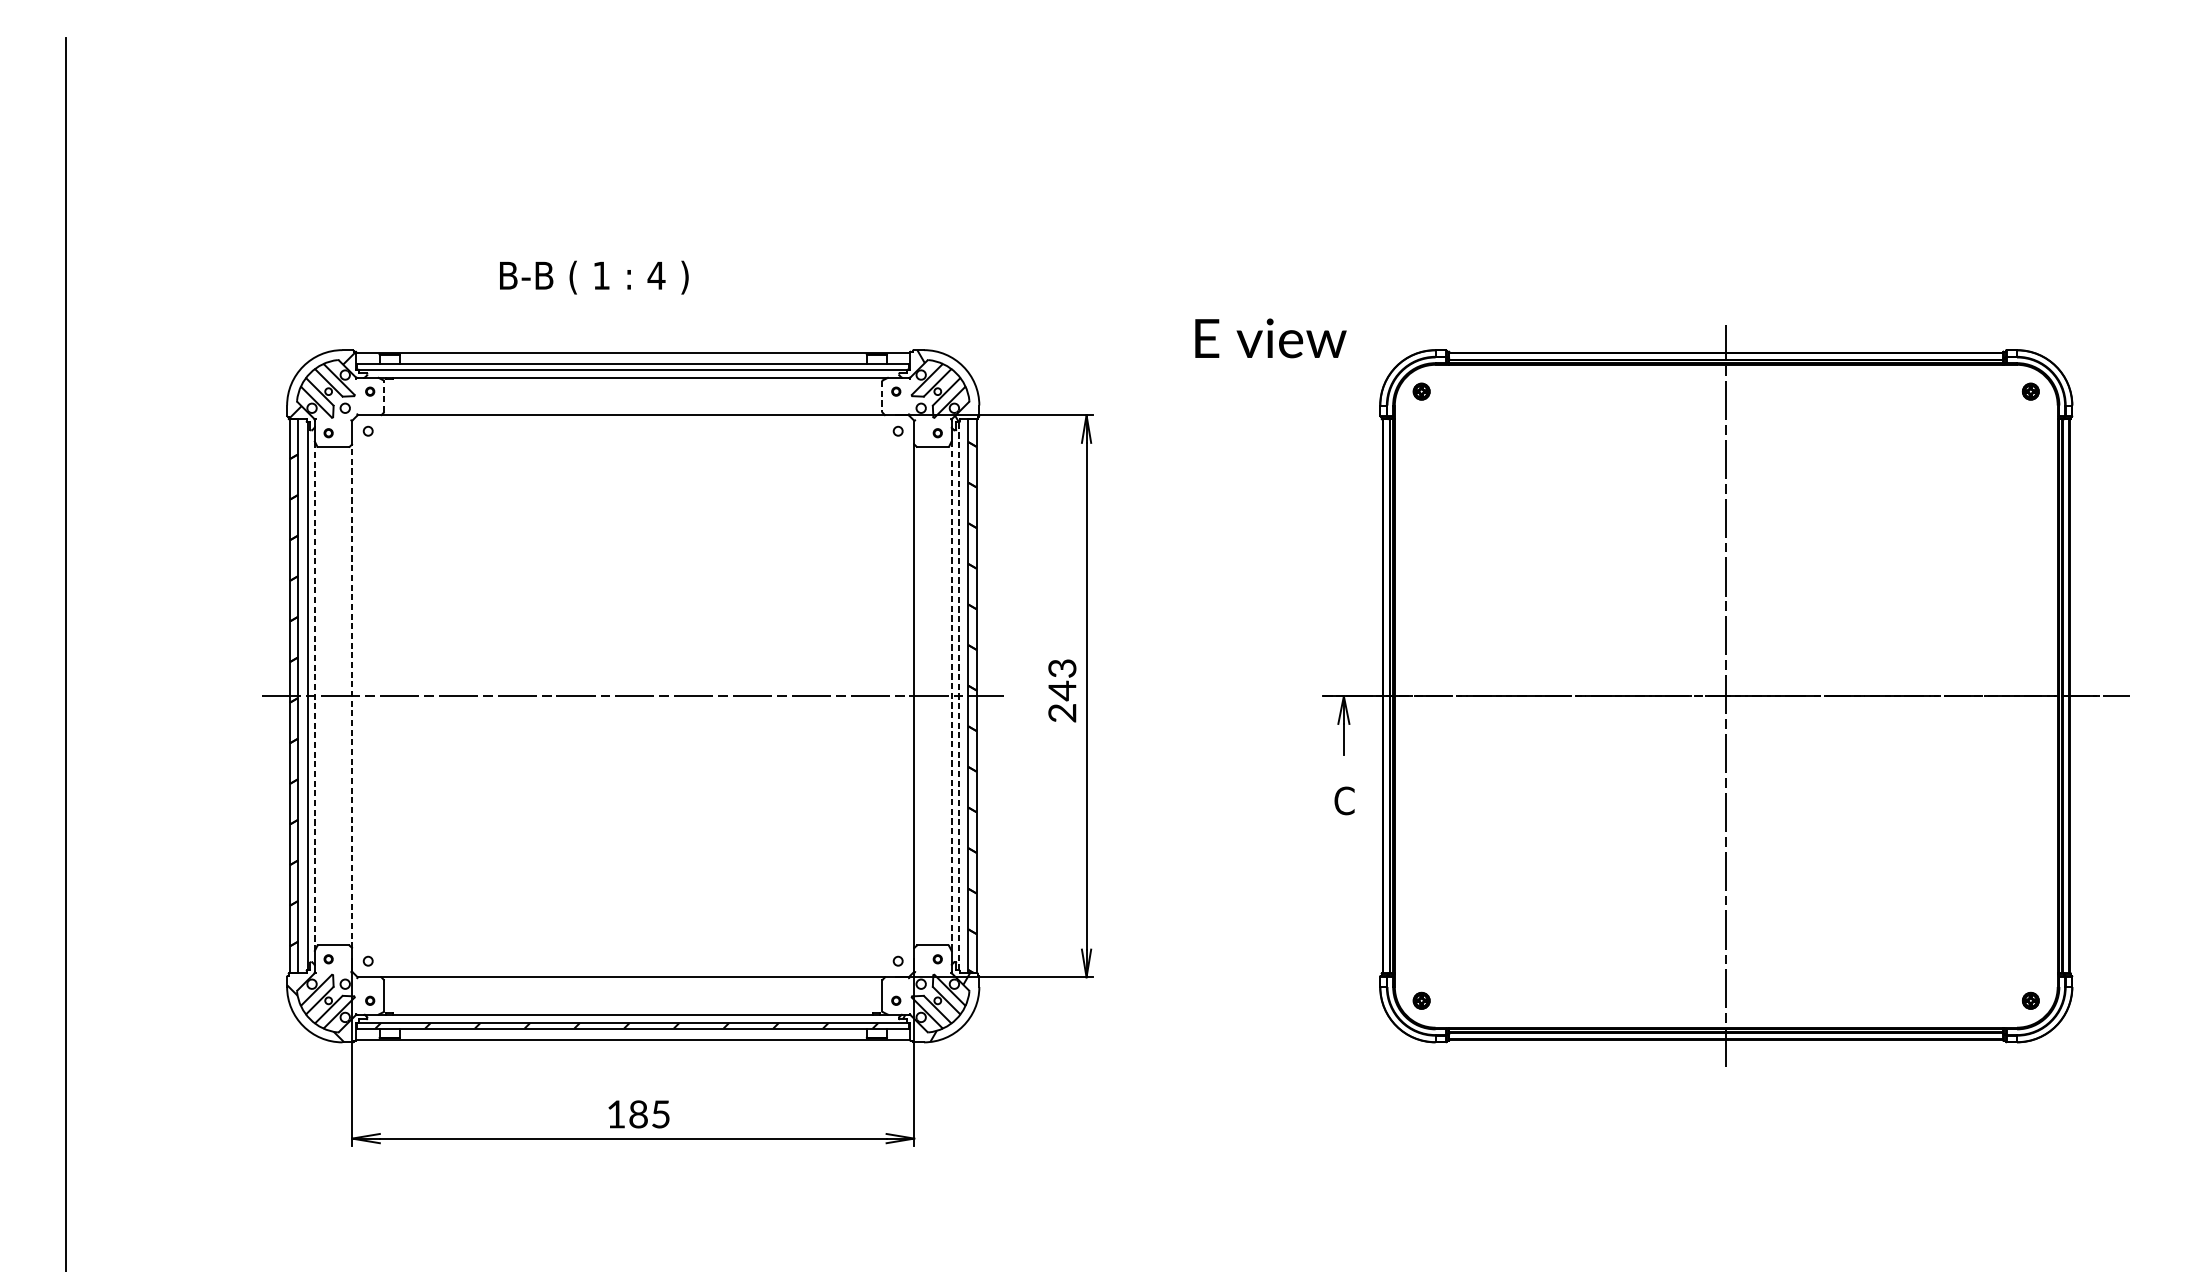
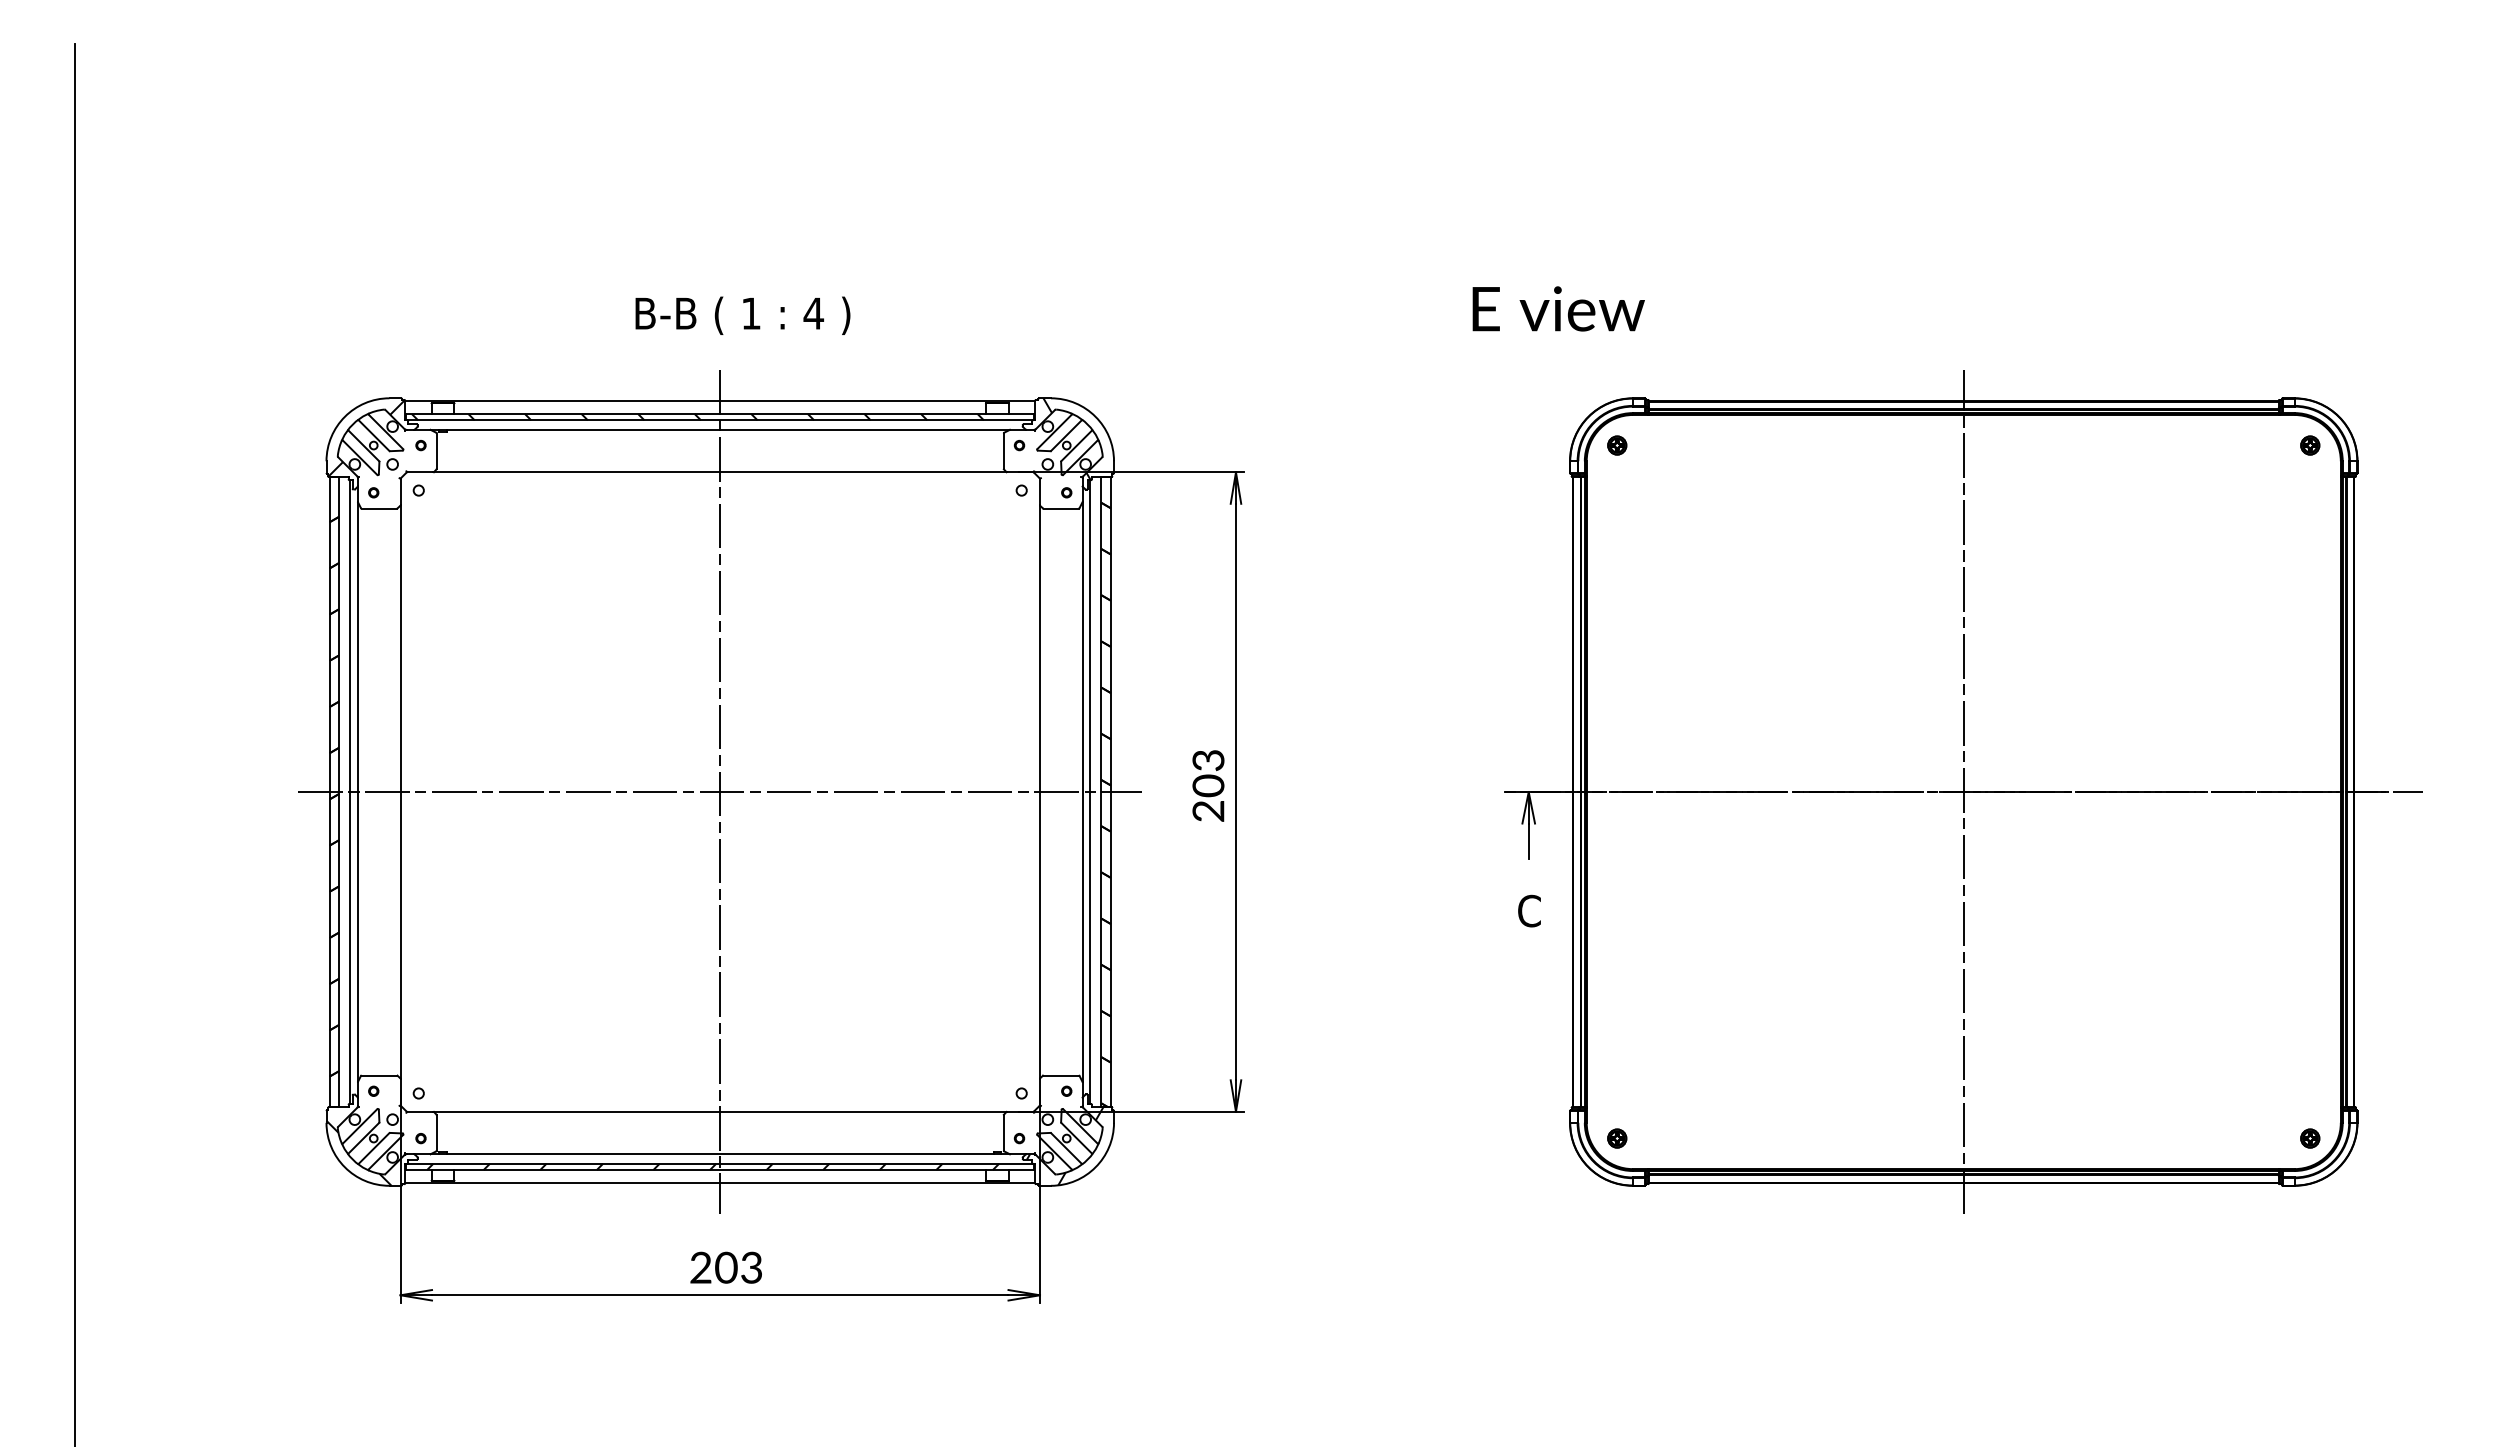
text: (593, 277) -> (742, 315), moved
text: (1270, 338) -> (1558, 308), moved
hatch: (635, 367) -> (722, 417), added
line: (383, 396) -> (436, 451), dashed -> solid
line: (882, 396) -> (1003, 451), dashed -> solid
text: (1062, 690) -> (1208, 785), 243 -> 203
line: (315, 695) -> (358, 791), dashed -> solid
line: (633, 695) -> (720, 791), added
line: (352, 696) -> (400, 792), dashed -> solid
line: (951, 696) -> (1082, 792), dashed -> solid
line: (958, 696) -> (1090, 792), dashed -> solid
text: (637, 1114) -> (725, 1267), 185 -> 203

